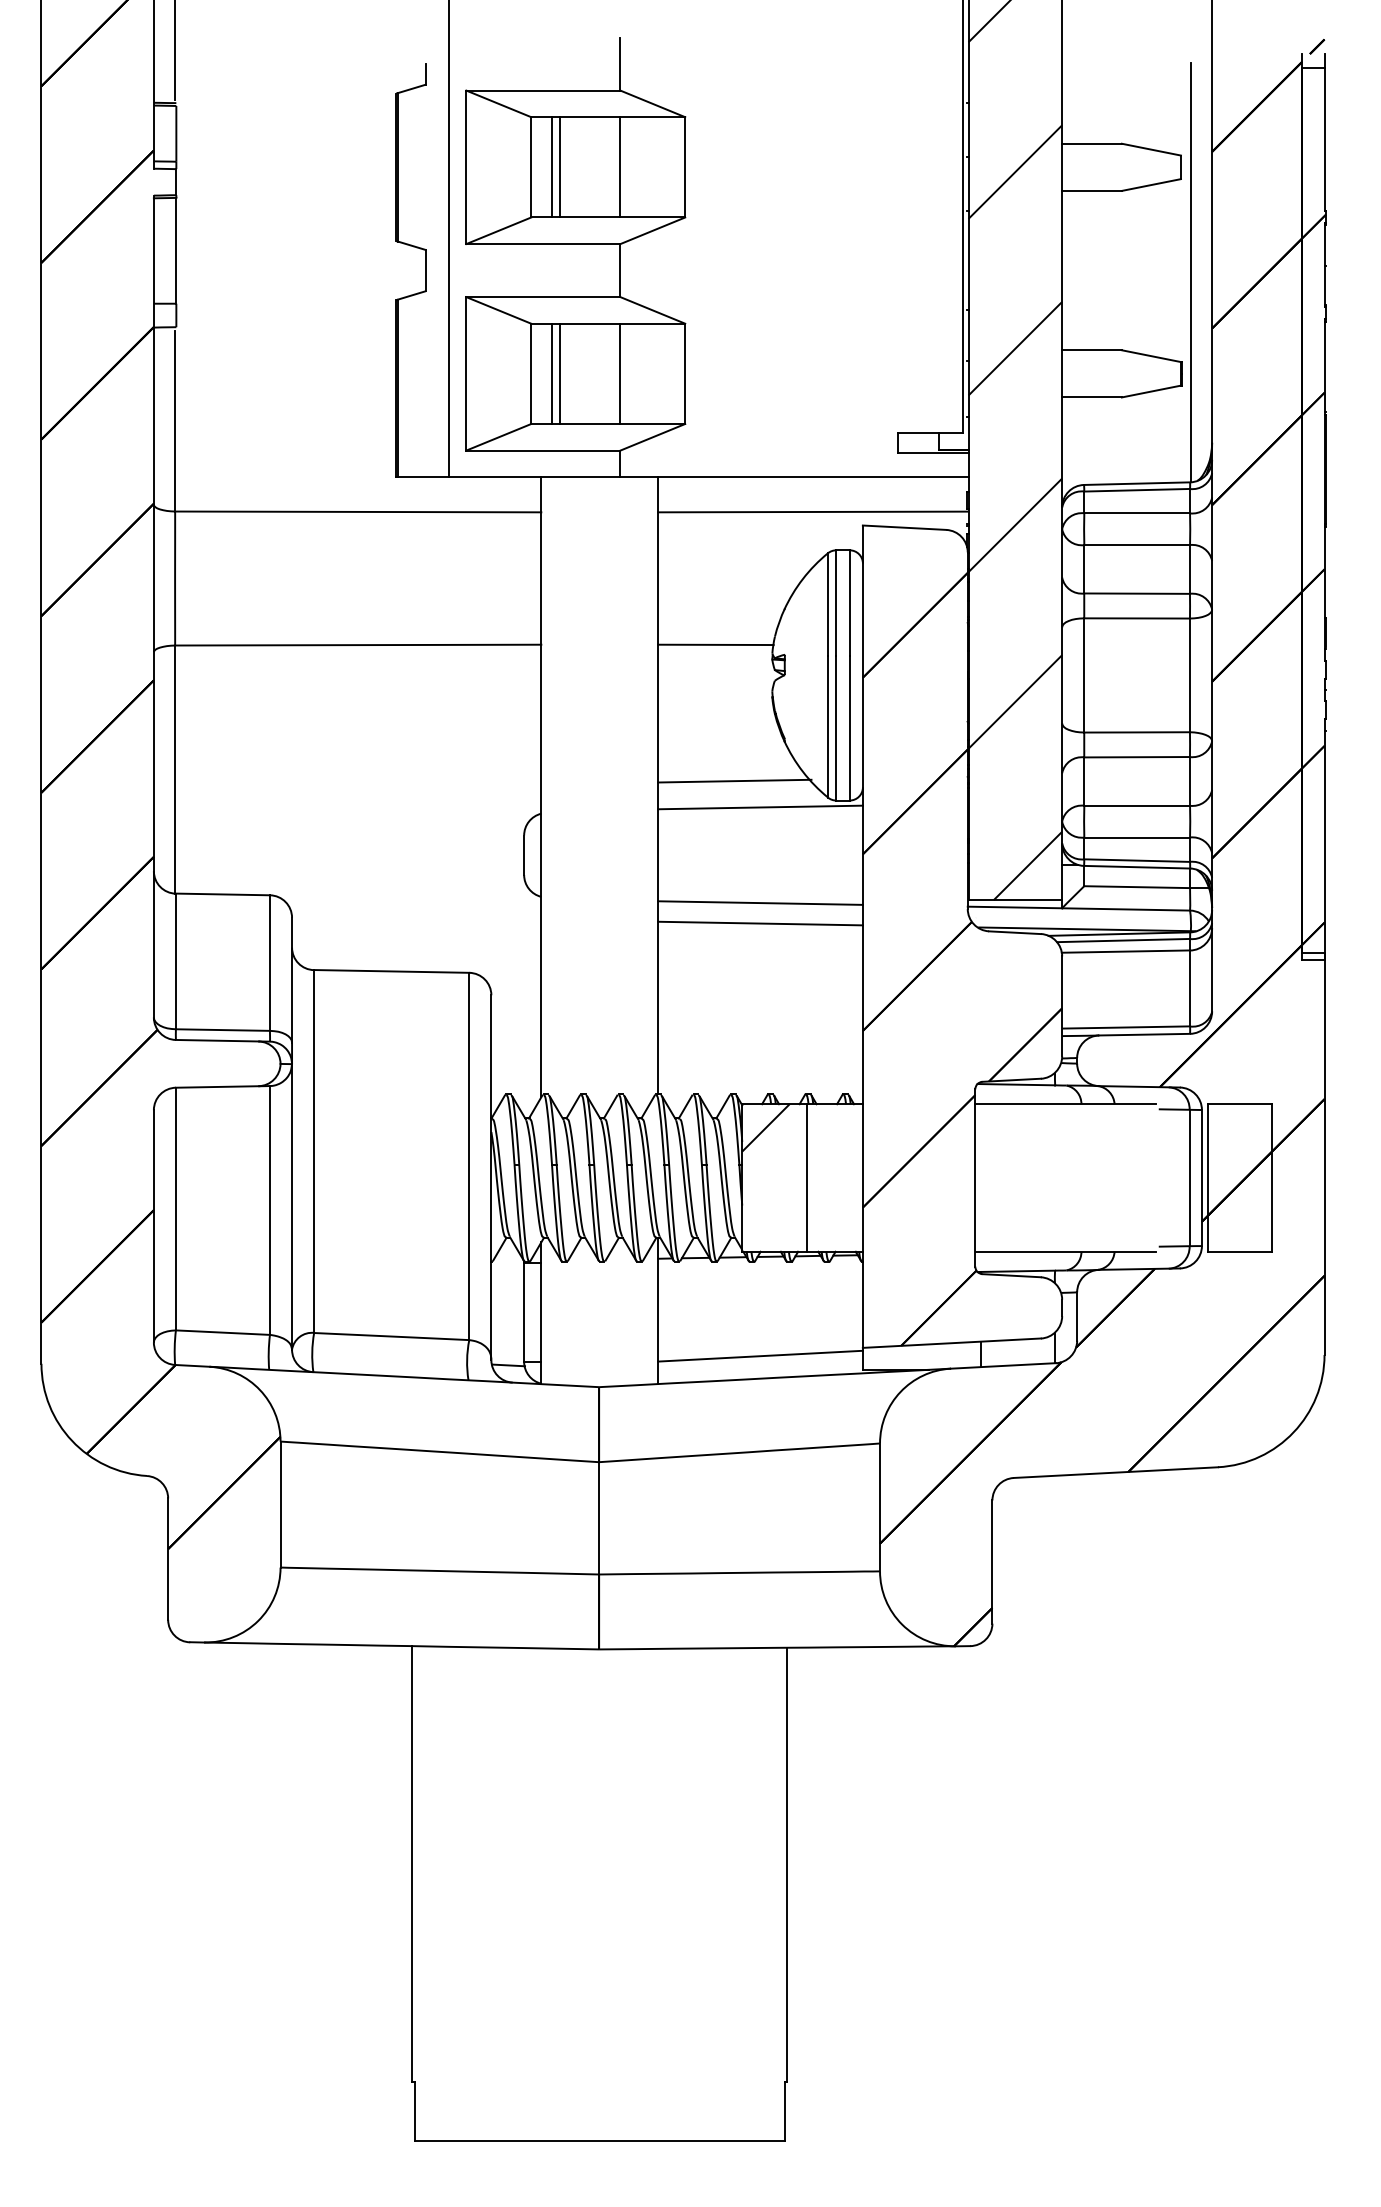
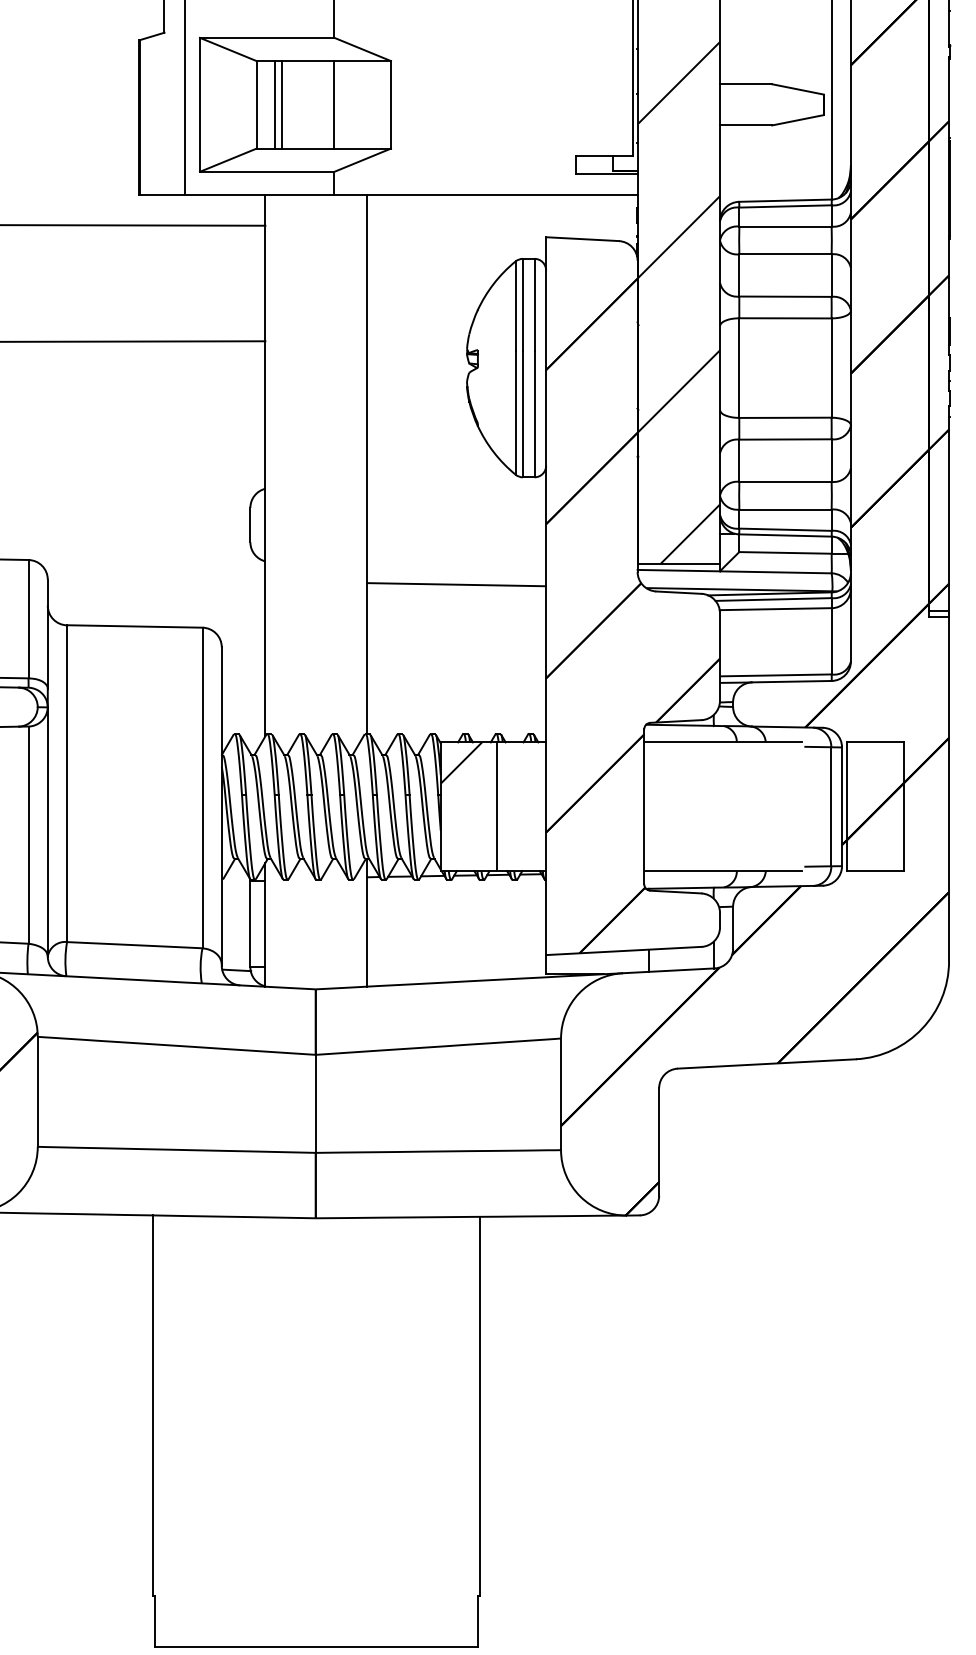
line: (812, 511) -> (502, 224), removed
line: (715, 644) -> (417, 341), removed
line: (734, 780) -> (434, 459), removed
line: (760, 807) -> (456, 483), removed
line: (760, 902) -> (456, 566), removed
line: (760, 1355) -> (456, 961), removed

